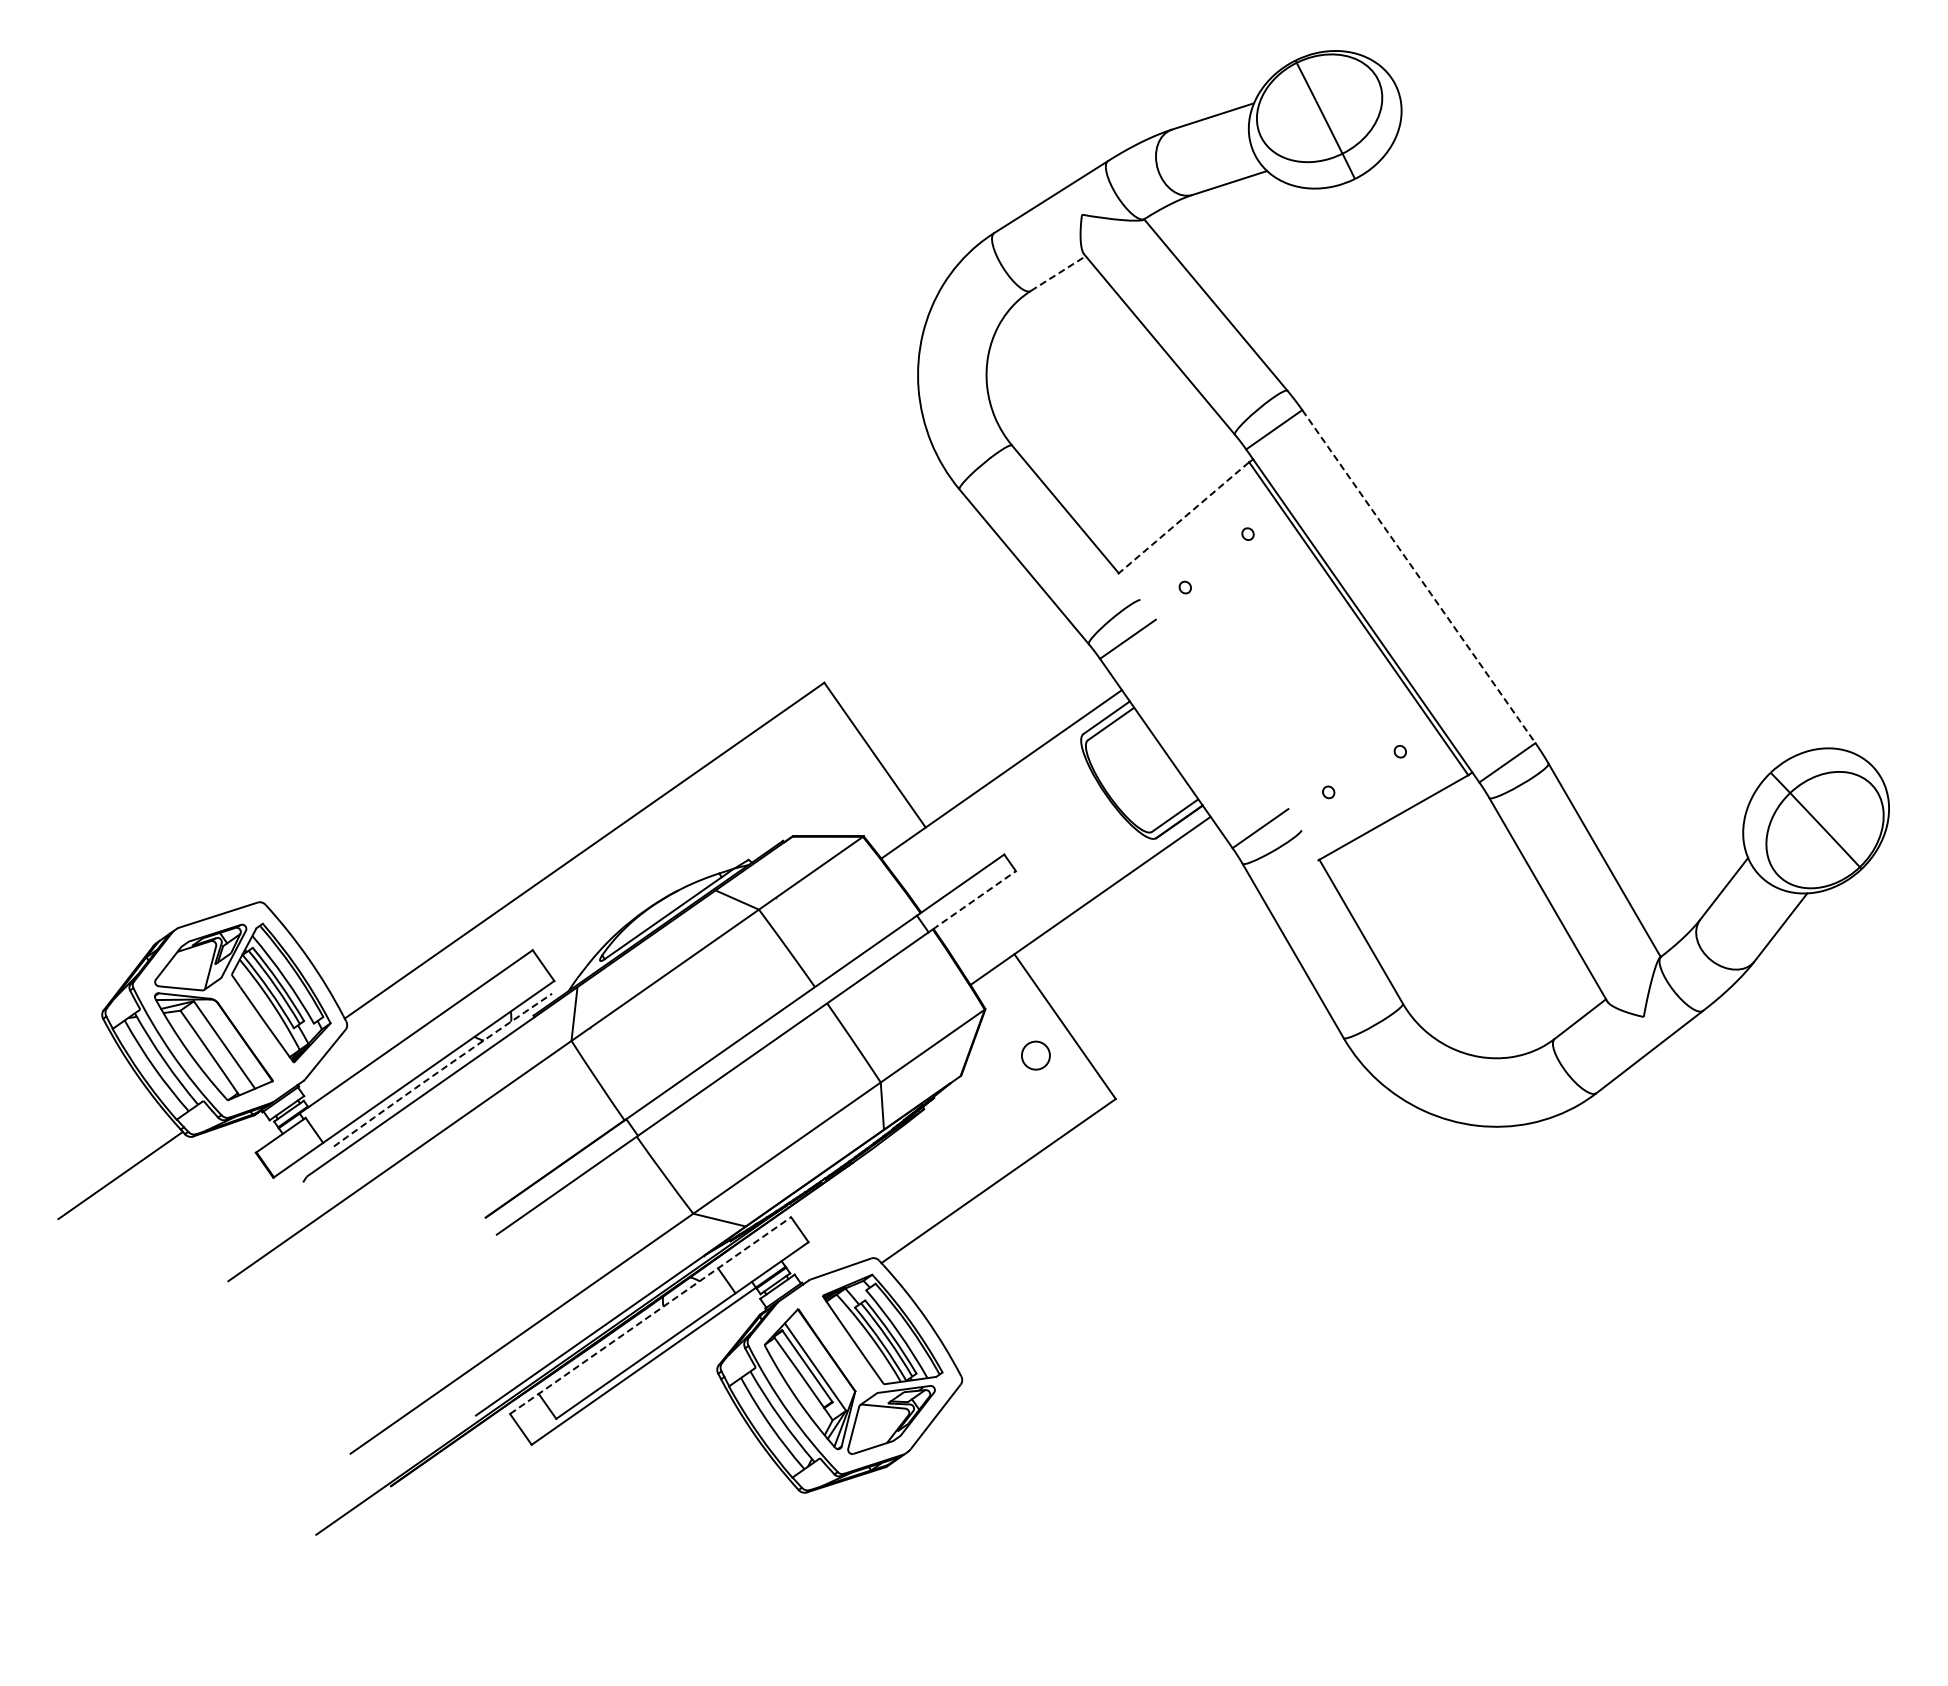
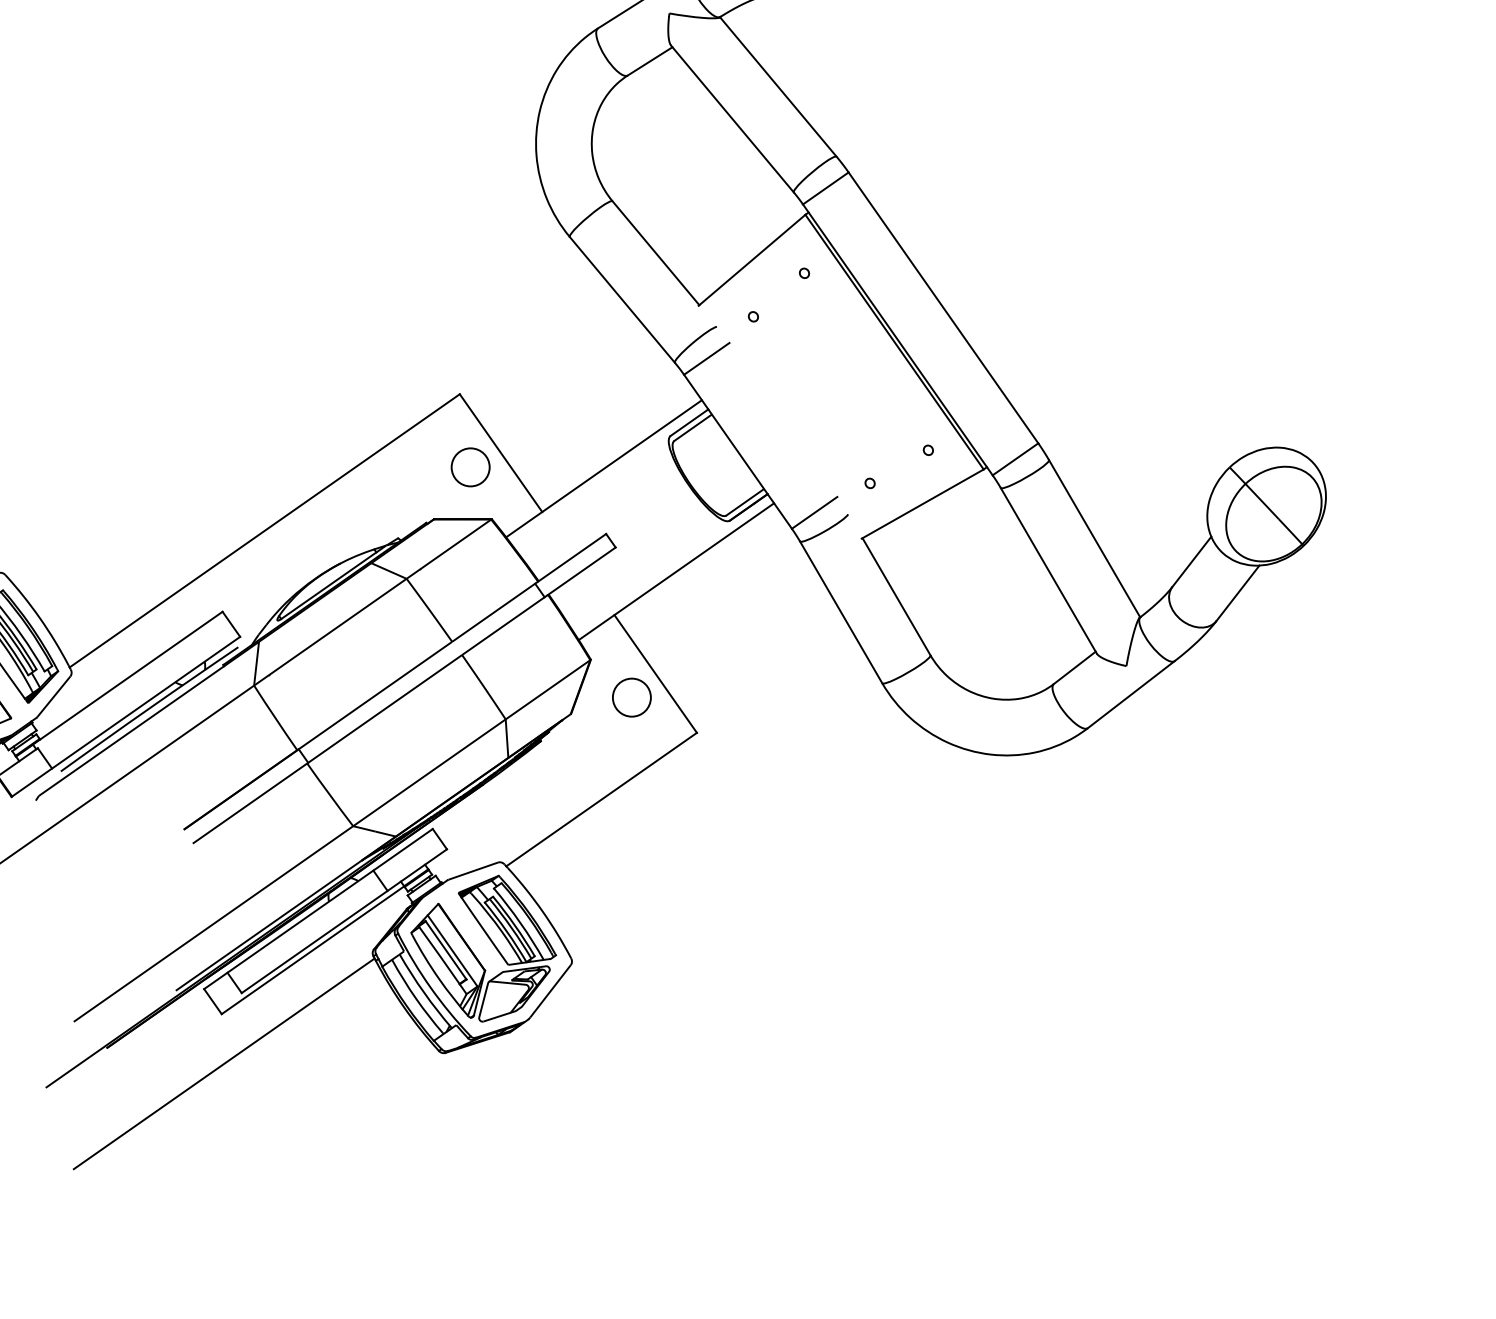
line: (1058, 273) -> (650, 61), dashed -> solid
line: (1183, 517) -> (751, 259), dashed -> solid
line: (1419, 577) -> (943, 308), dashed -> solid
circle: (837, 772) -> (470, 467), added
line: (974, 900) -> (581, 571), dashed -> solid
circle: (1035, 1055) -> (631, 697), size x1.67
arc: (442, 1069) -> (149, 708), dashed -> solid
line: (650, 1315) -> (318, 908), dashed -> solid
line: (534, 1505) -> (224, 1063), added

